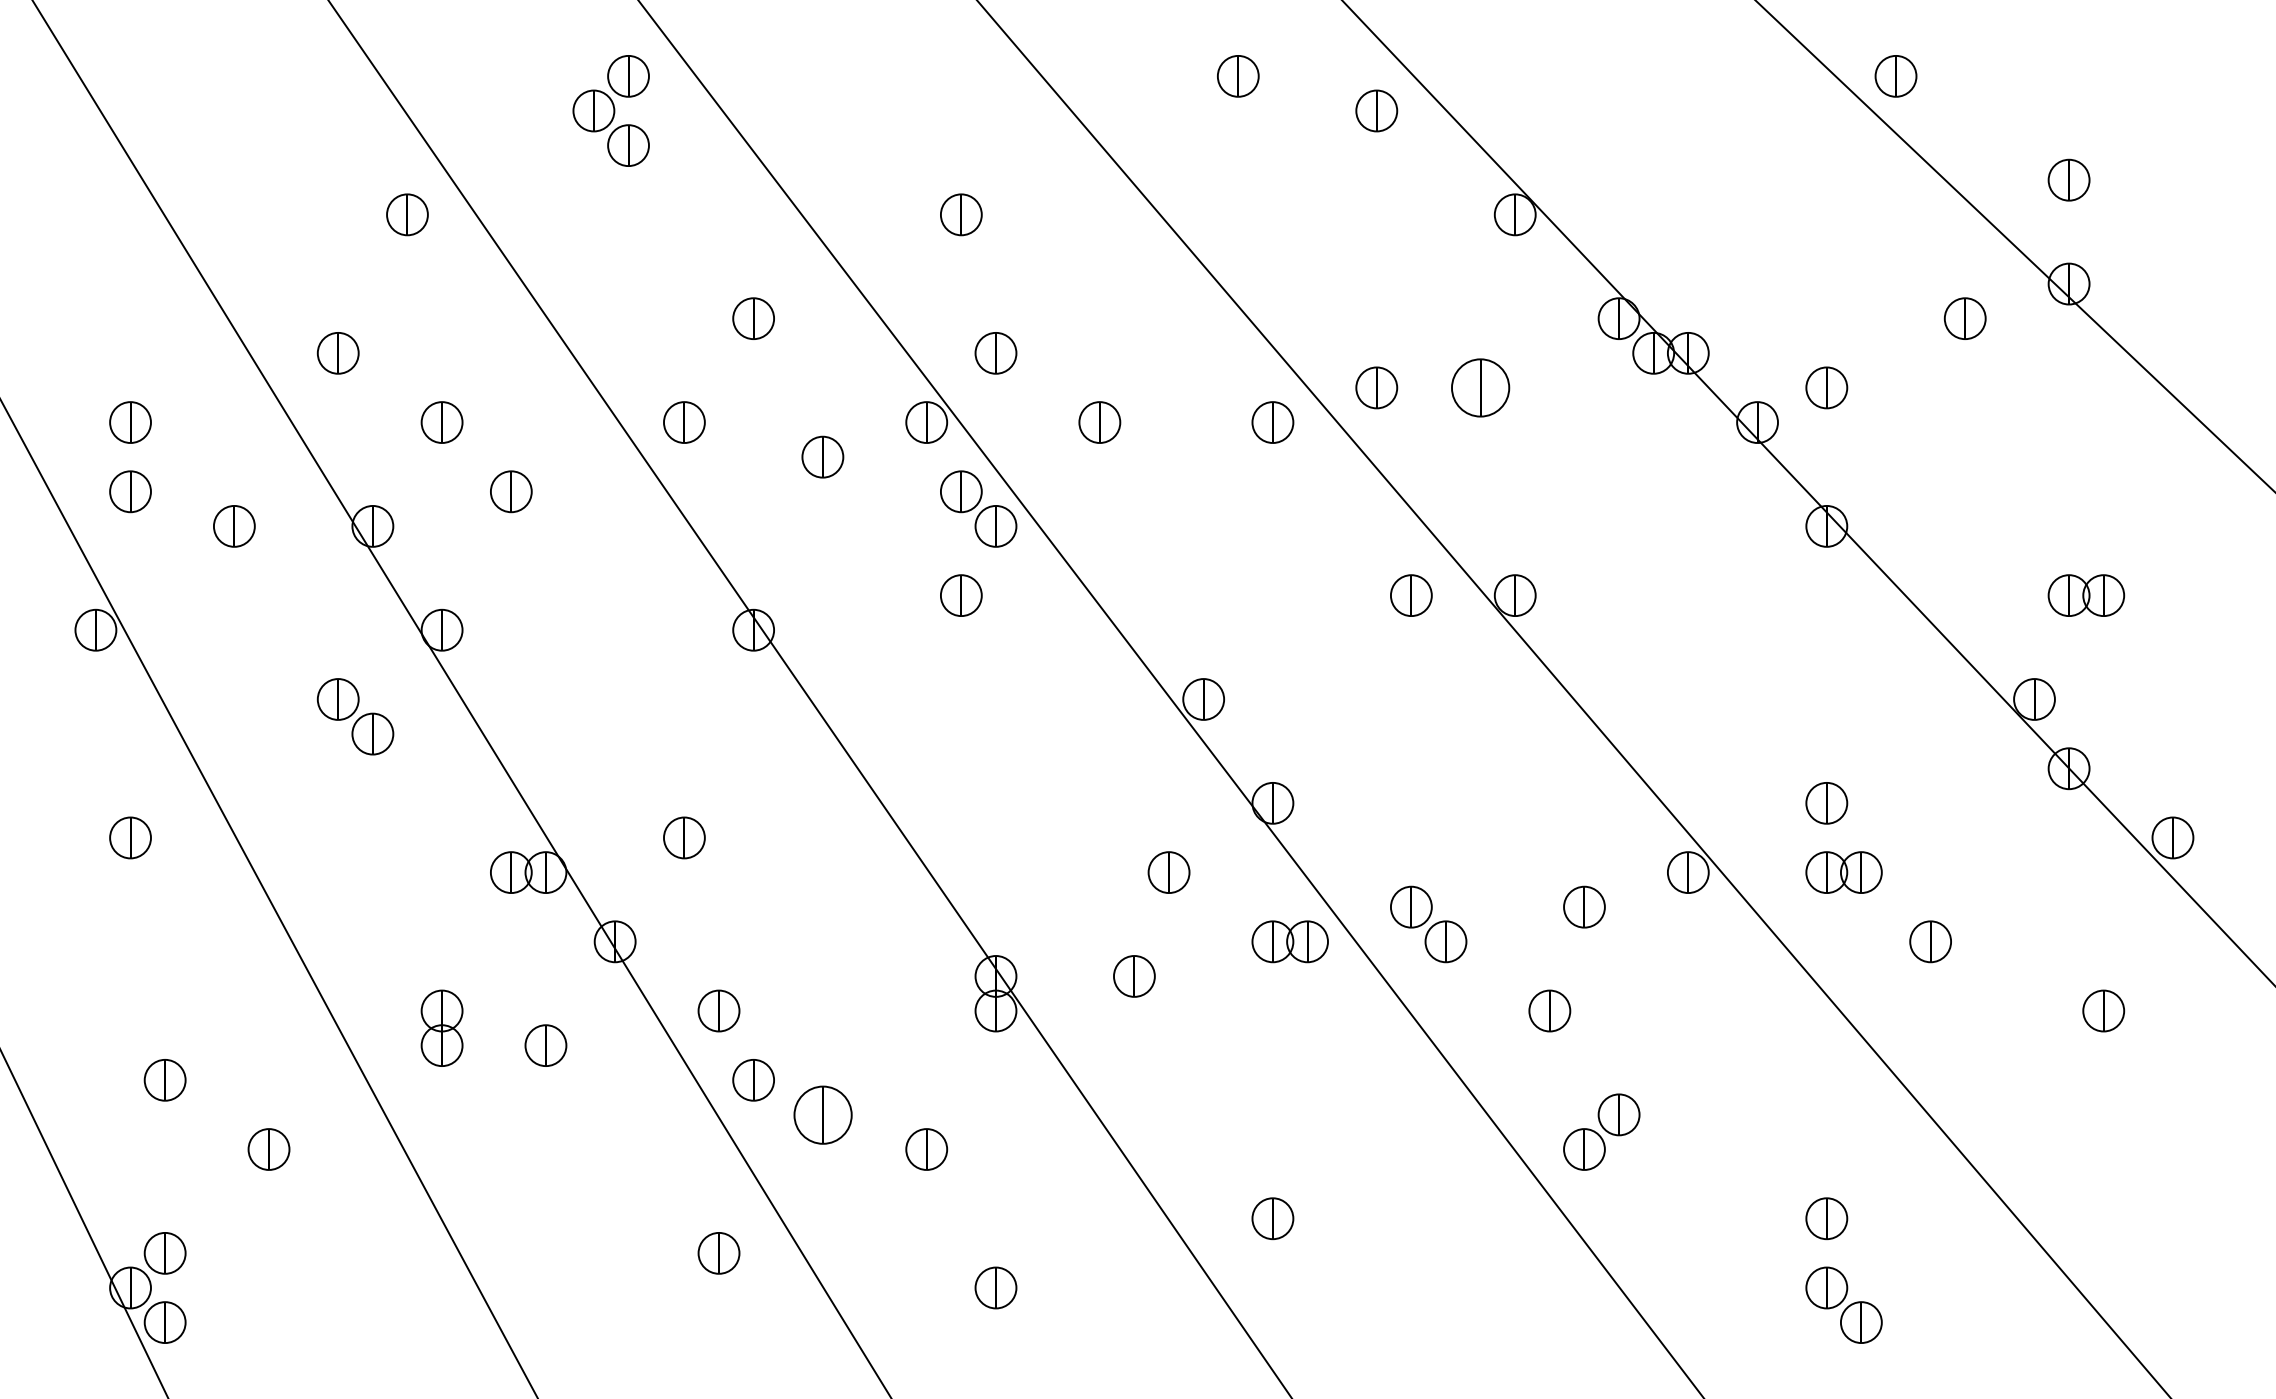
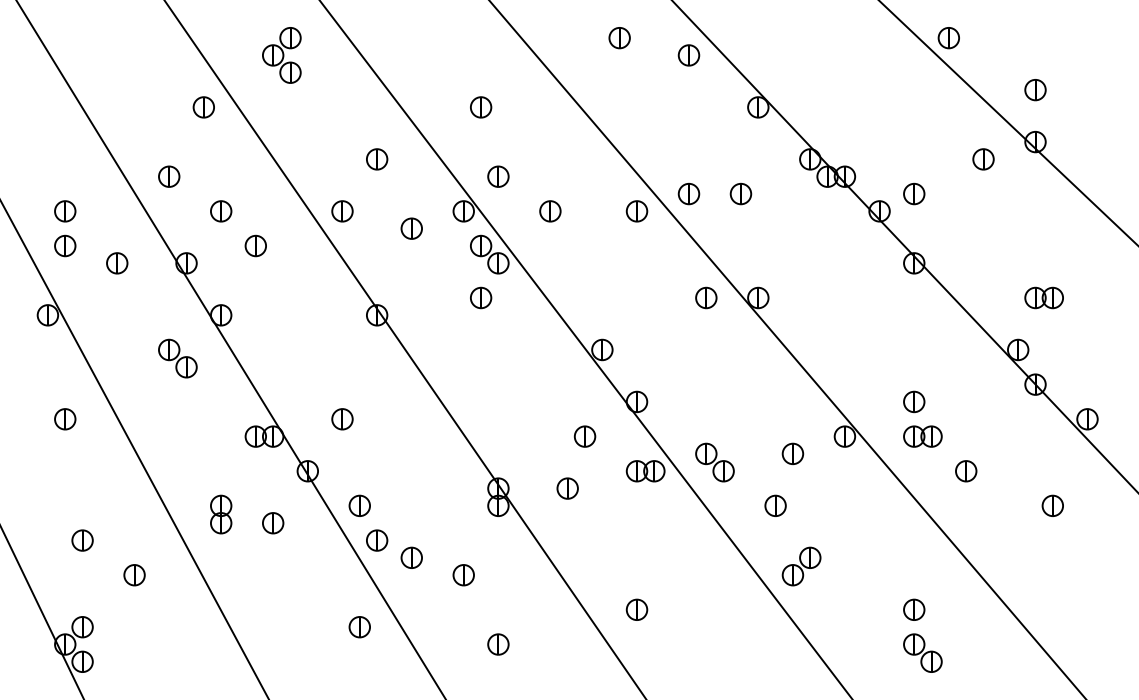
part: (610, 111) -> (281, 55), moved
part: (1479, 386) -> (740, 193), size x0.71
part: (822, 1114) -> (411, 557), size x0.71

